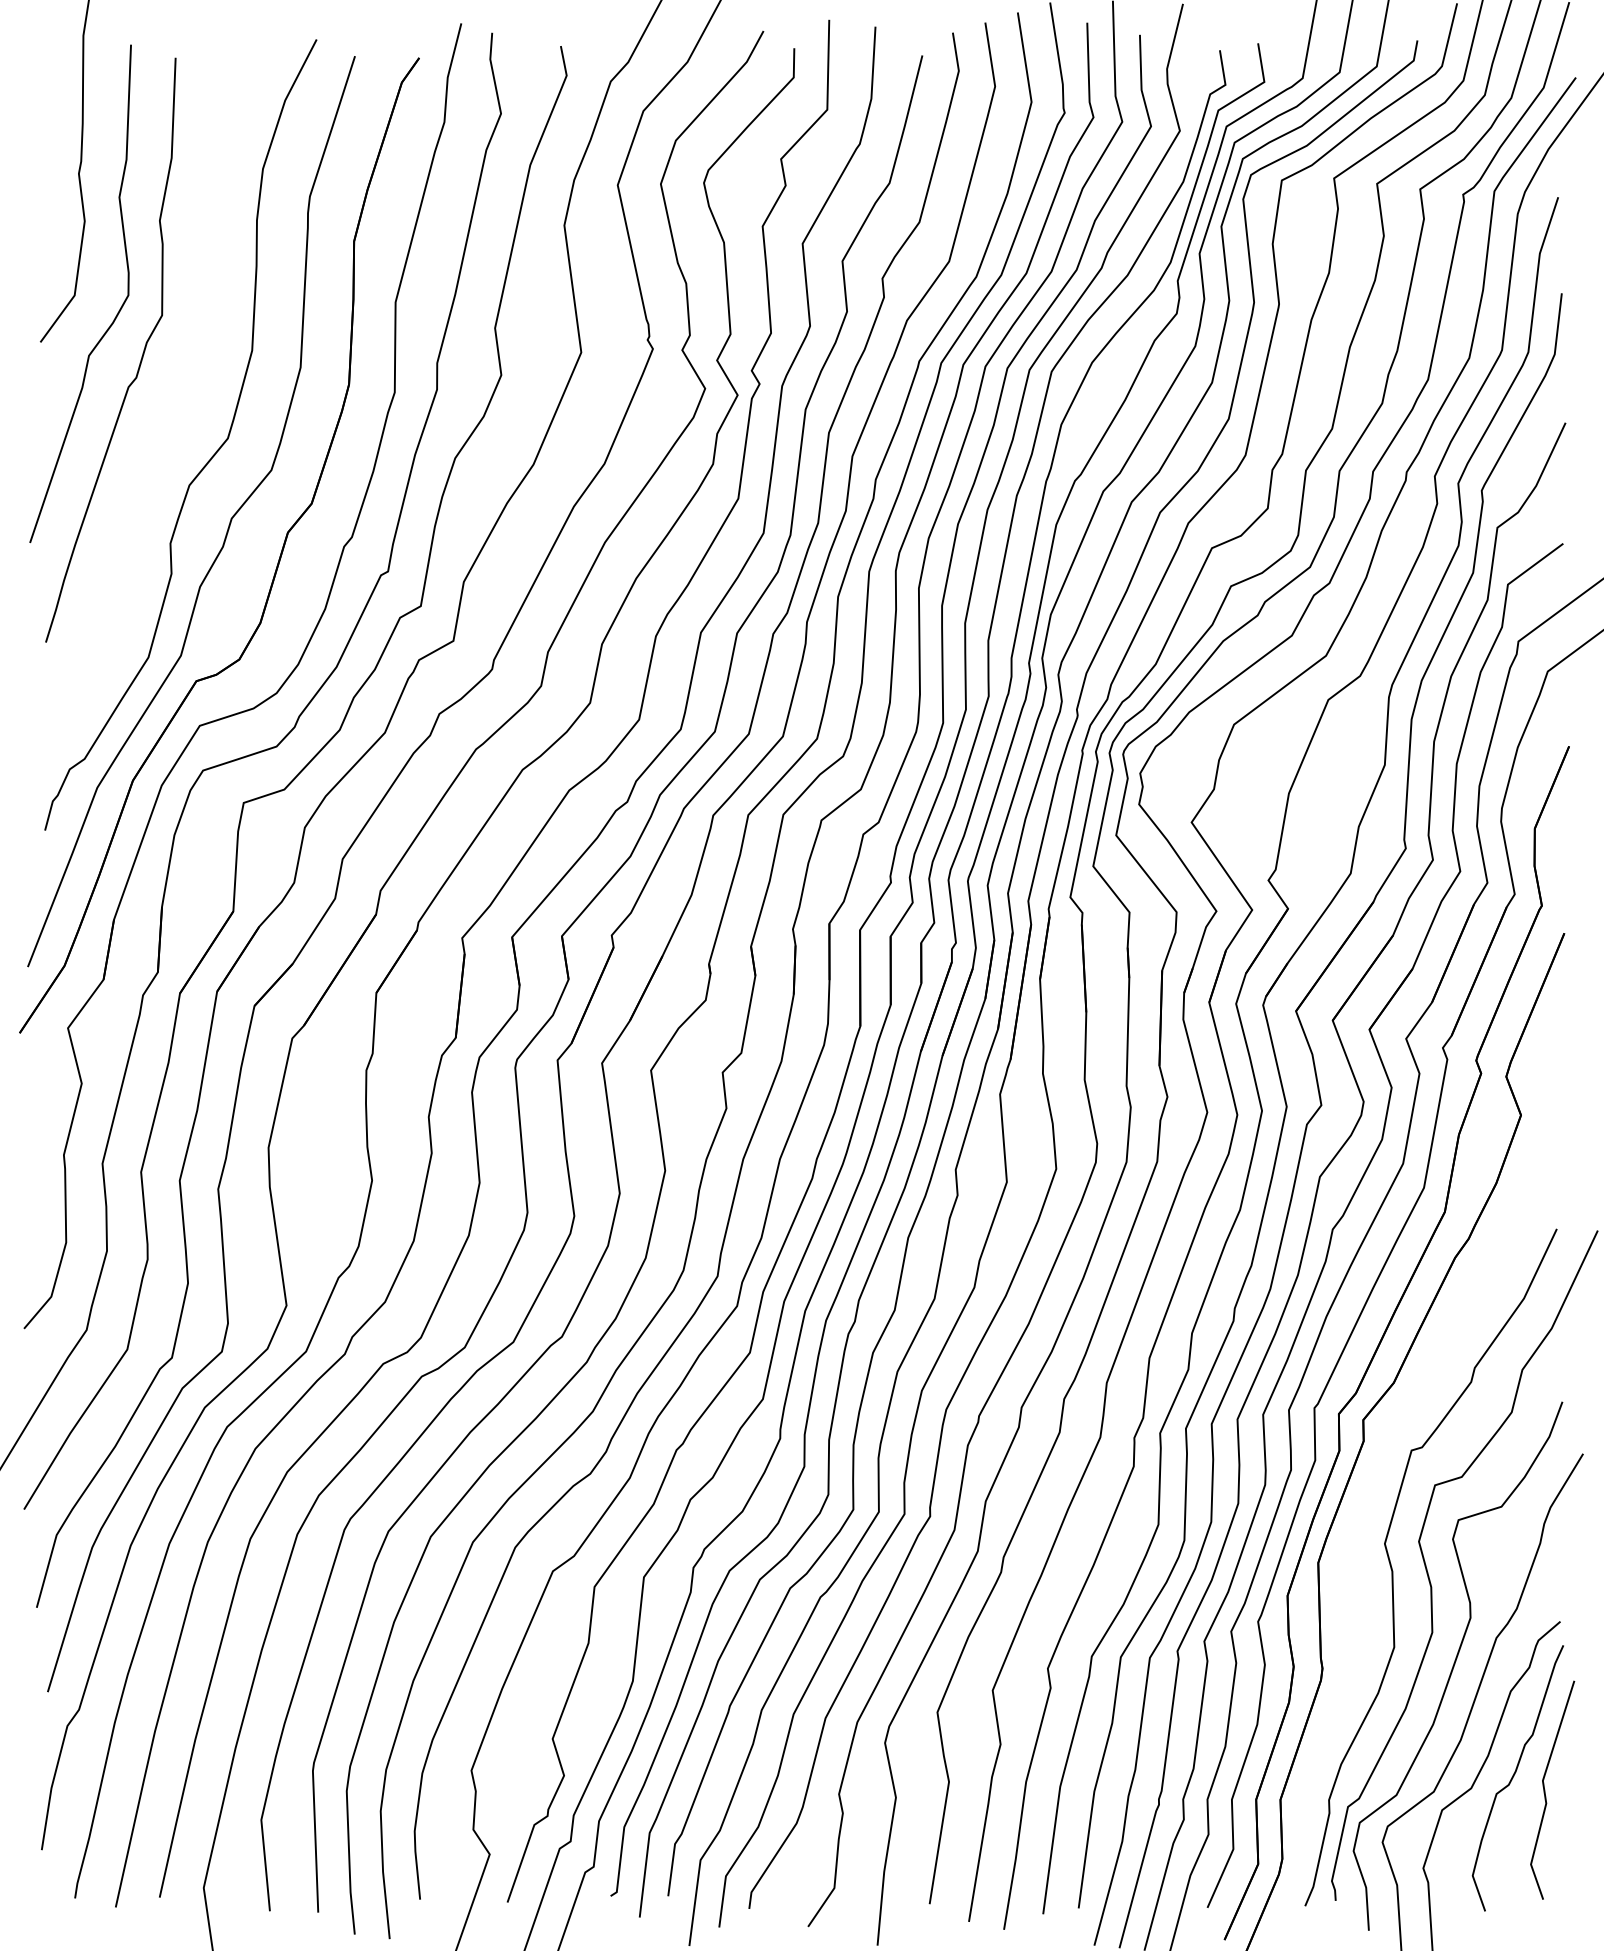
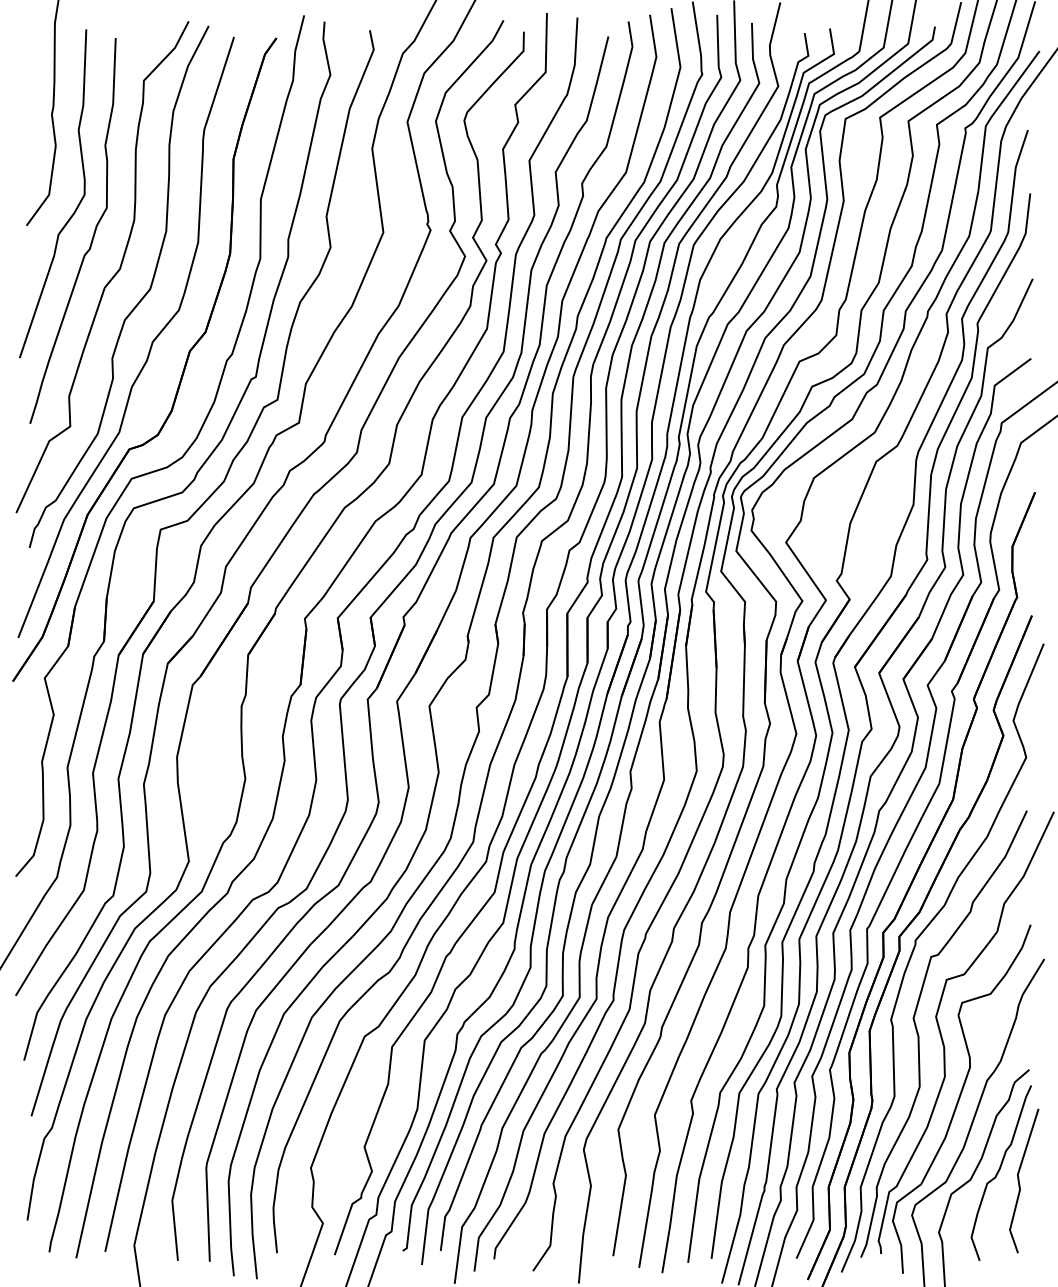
curve: (170, 419) -> (112, 276), added
curve: (1389, 1433) -> (916, 945), added

